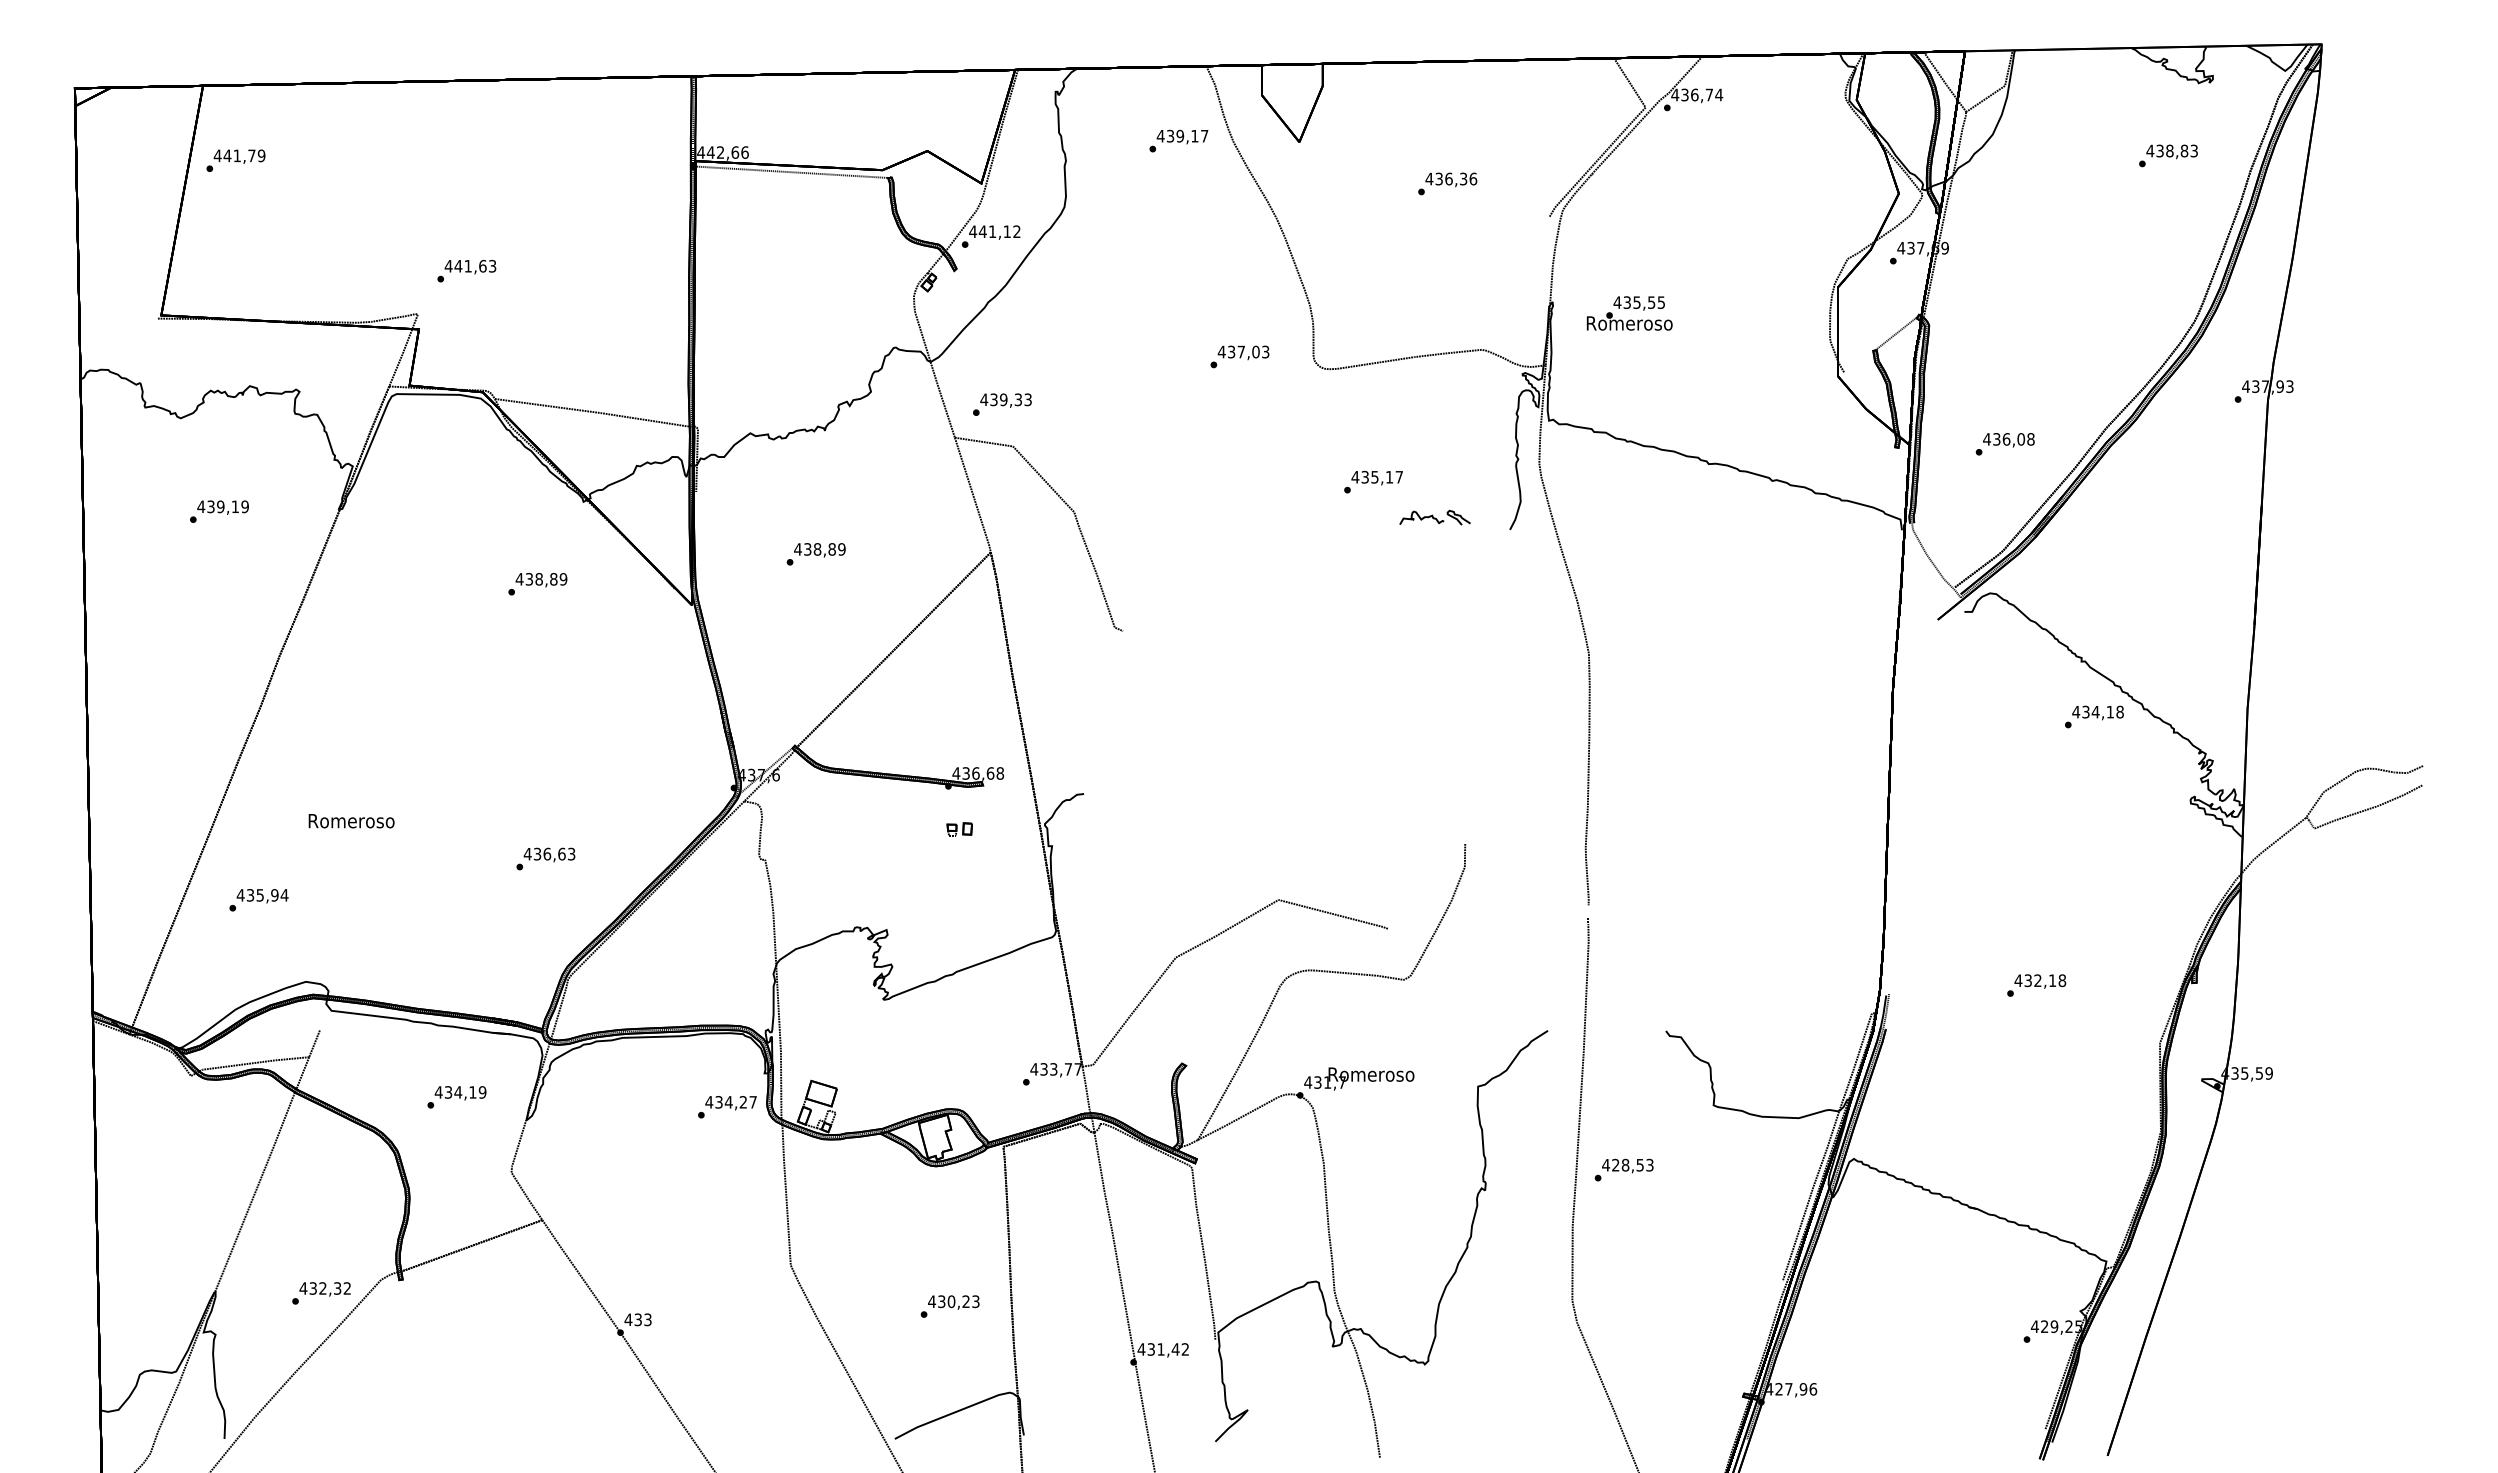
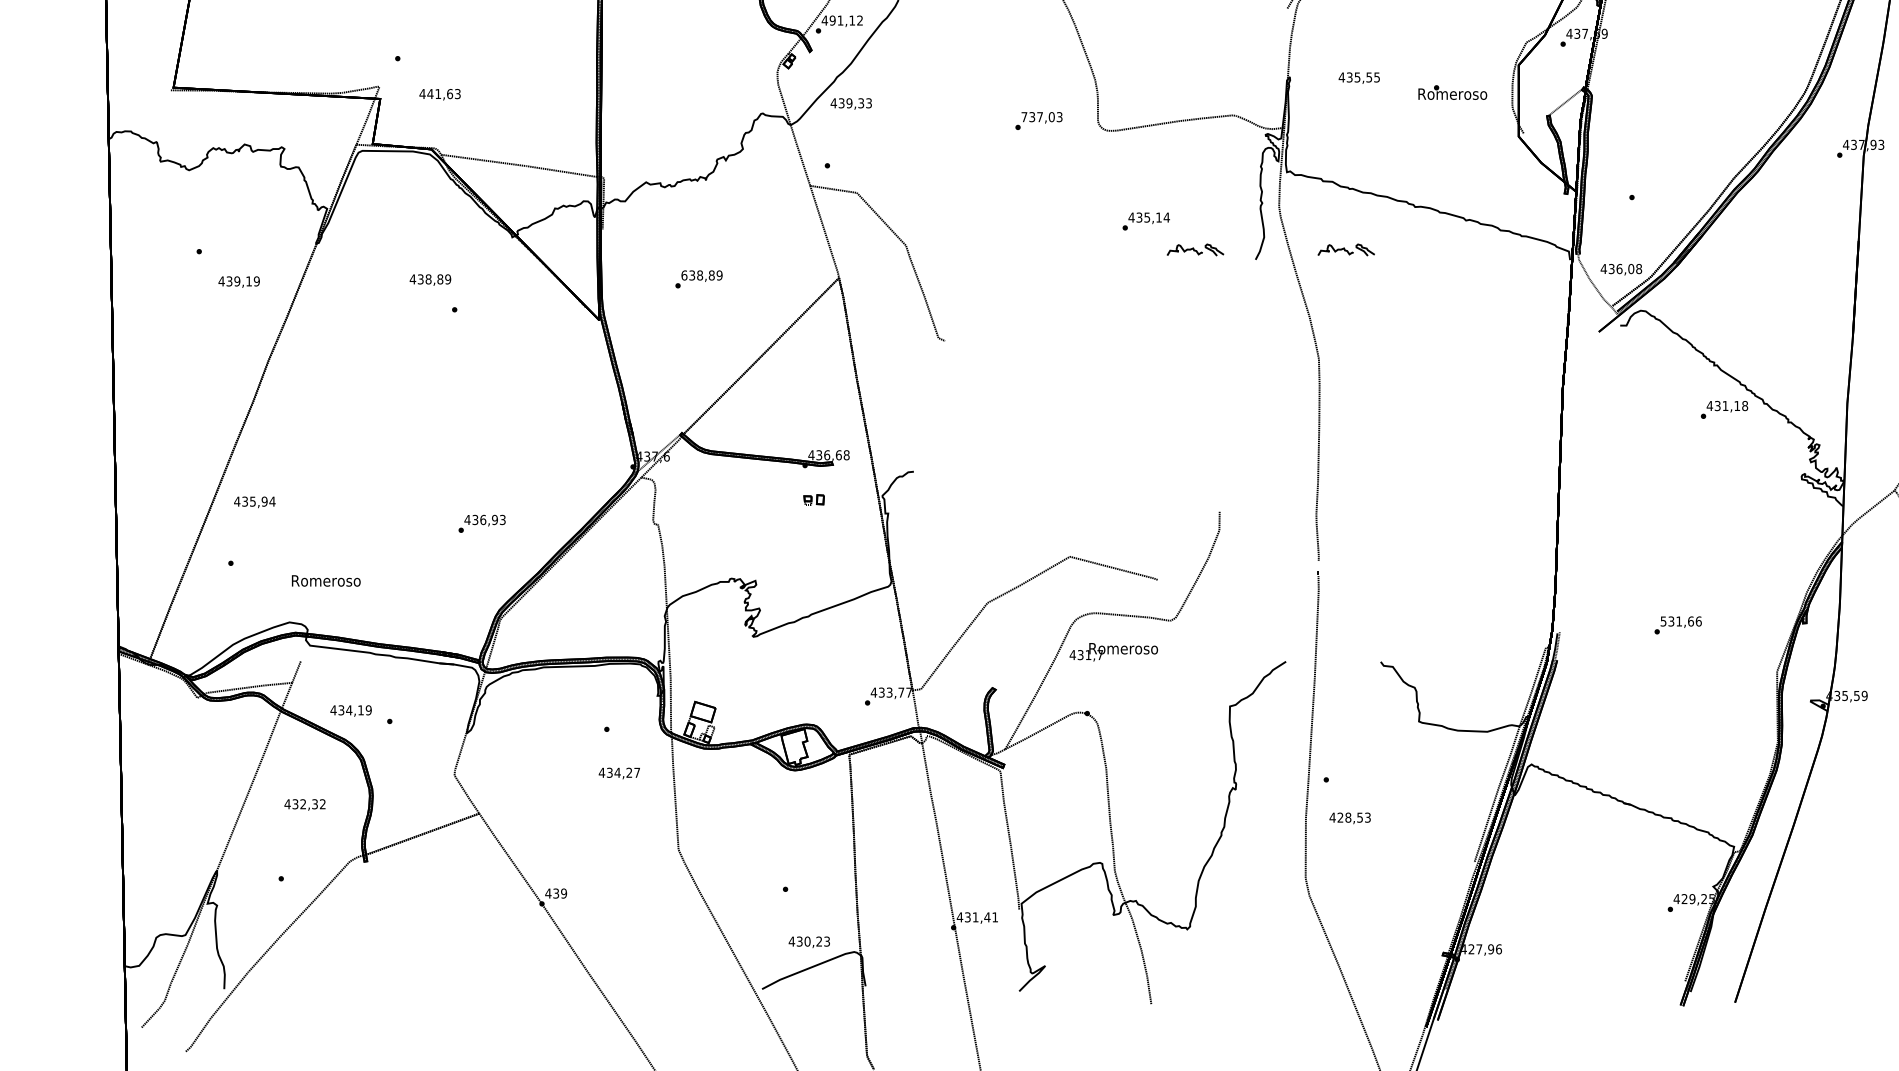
text: (982, 231) -> (832, 20), 441,12 -> 491,12
text: (470, 266) -> (440, 94), moved
text: (1629, 321) -> (1452, 92), moved
text: (1221, 351) -> (1024, 116), 437,03 -> 737,03
text: (1005, 400) -> (850, 103), moved
text: (2008, 440) -> (1621, 269), moved
text: (1399, 477) -> (1166, 217), 435,17 -> 435,14
text: (222, 507) -> (238, 281), moved
part: (1622, 517) -> (1345, 249), added
text: (797, 549) -> (683, 275), 438,89 -> 638,89
text: (541, 580) -> (430, 280), moved
text: (2095, 712) -> (1725, 406), 434,18 -> 431,18
text: (351, 821) -> (326, 581), moved
text: (561, 853) -> (494, 519), 436,63 -> 436,93
text: (262, 896) -> (254, 502), moved
text: (2040, 980) -> (1681, 621), 432,18 -> 531,66
text: (1359, 1078) -> (1114, 651), moved
text: (460, 1093) -> (351, 711), moved
text: (730, 1103) -> (619, 773), moved
text: (1627, 1165) -> (1349, 817), moved
text: (324, 1289) -> (304, 805), moved
text: (953, 1302) -> (809, 942), moved
text: (647, 1319) -> (563, 893), 433 -> 439
text: (1184, 1349) -> (994, 917), 431,42 -> 431,41

